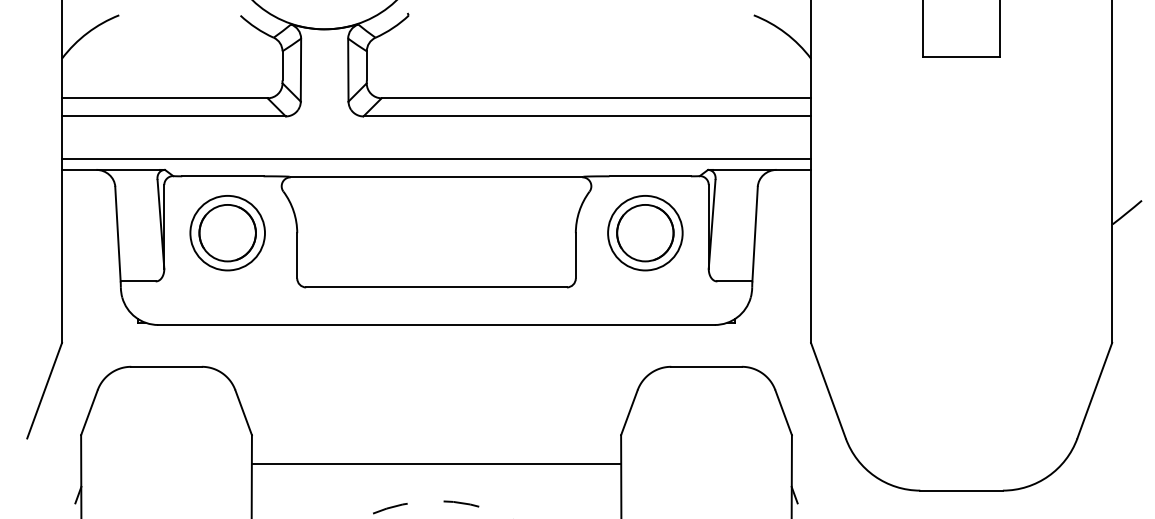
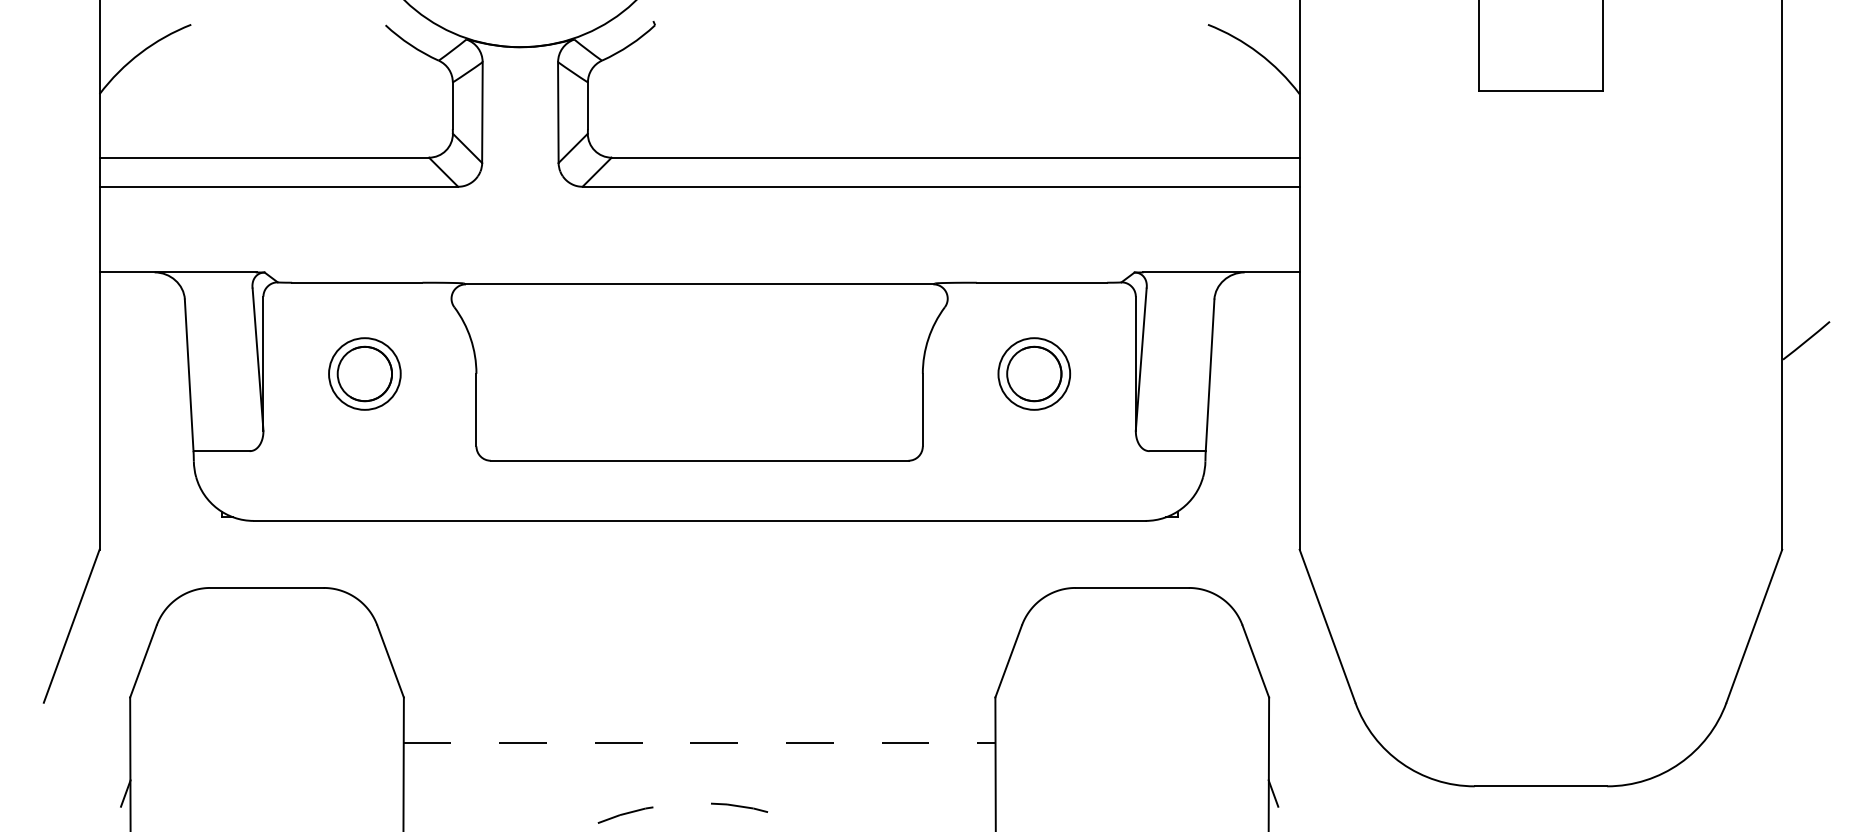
line: (436, 158) -> (699, 254), removed
part: (227, 233) -> (364, 374), size x0.6
part: (645, 233) -> (1034, 374), size x0.6
line: (436, 463) -> (699, 742), solid -> dashed

